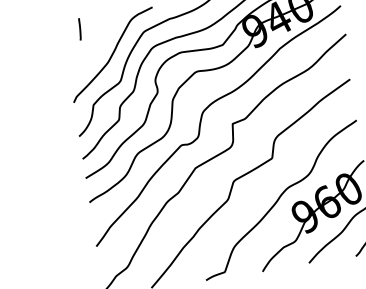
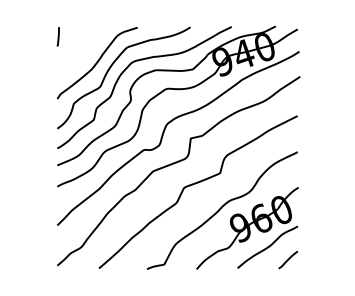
line: (78, 29) -> (57, 36), moved

